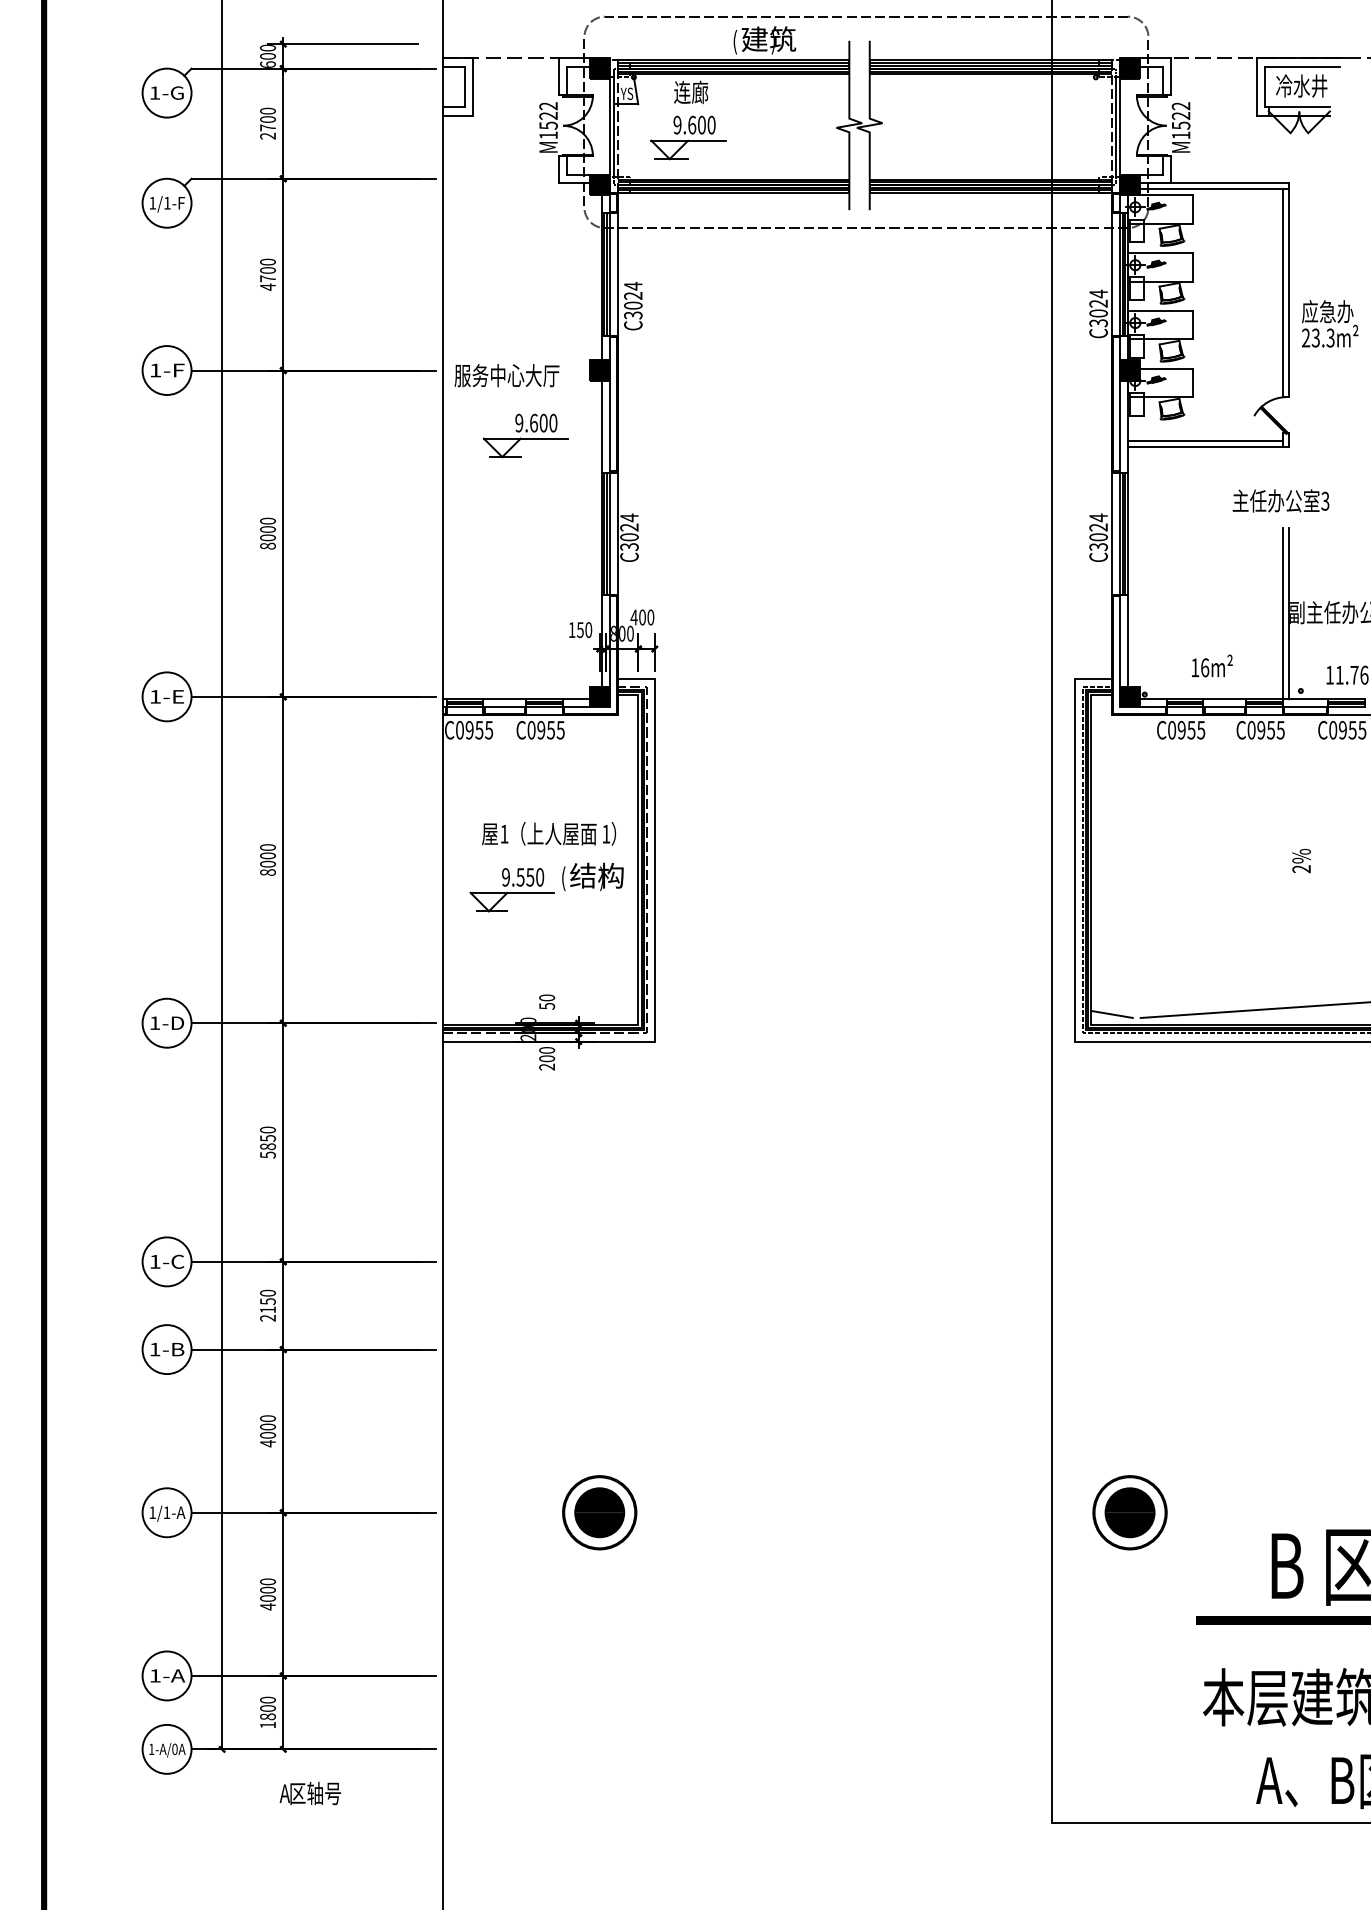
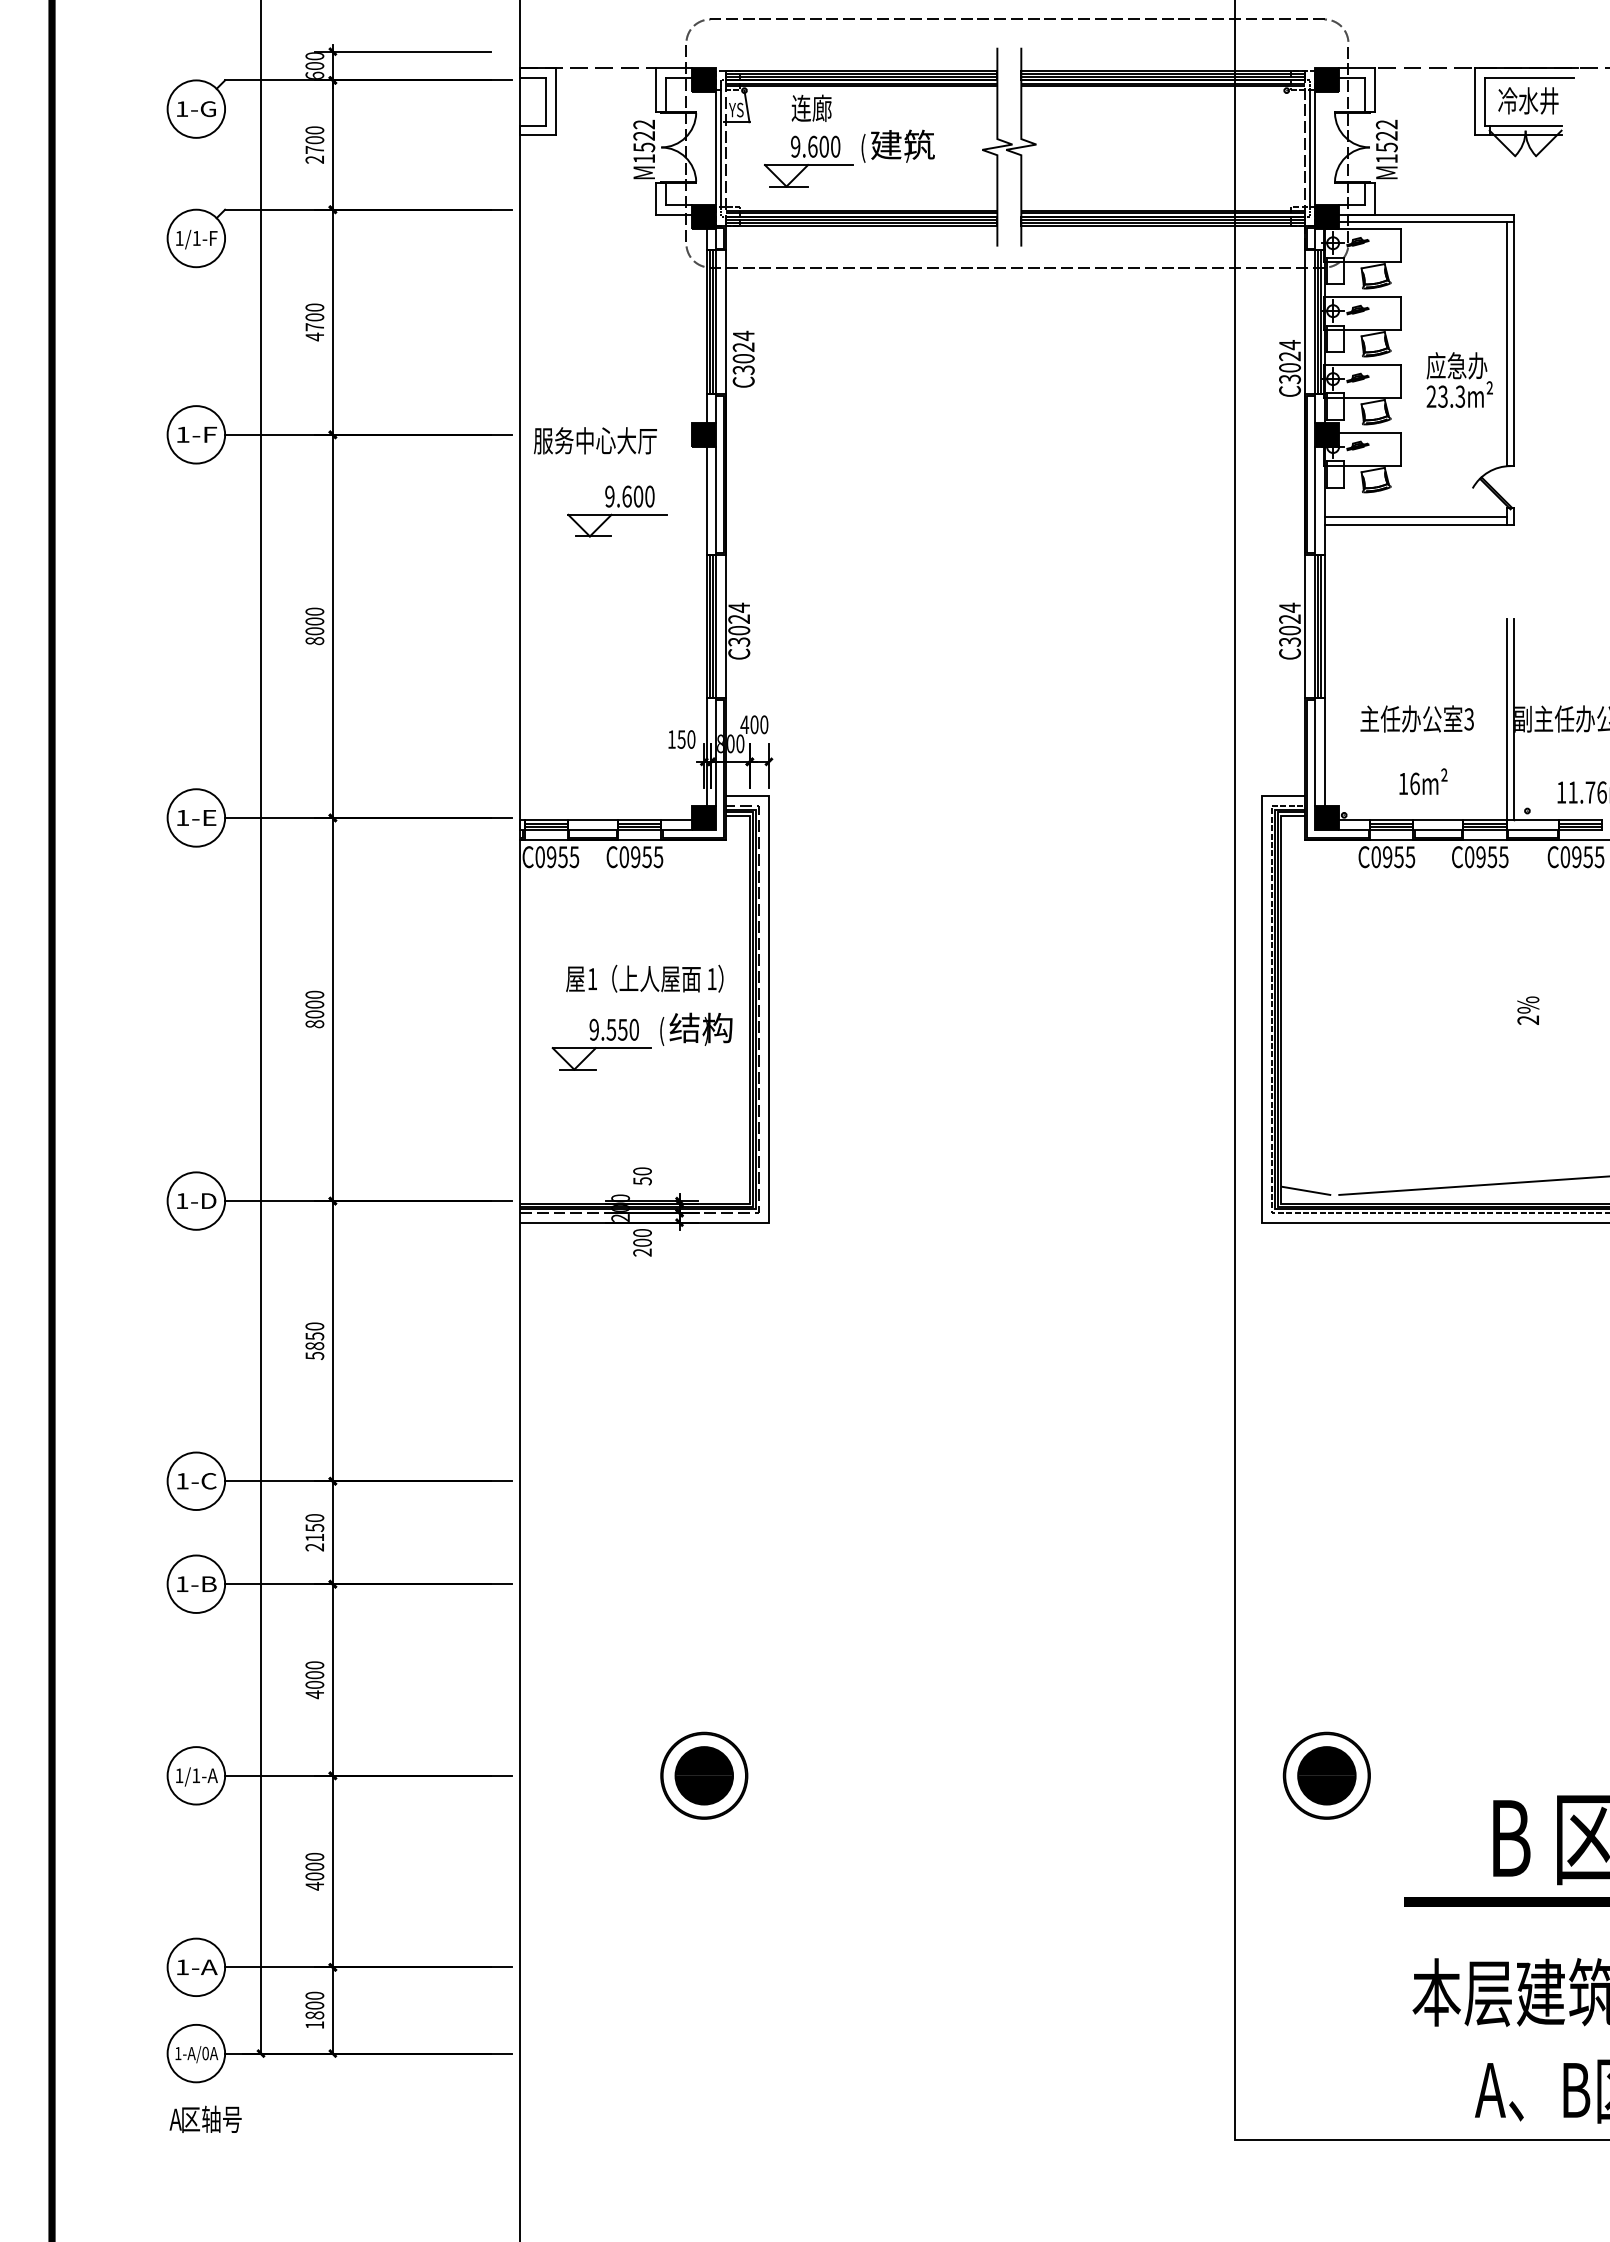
text: (764, 39) -> (897, 145), moved
text: (1329, 323) -> (1459, 379), moved
text: (1280, 500) -> (1416, 718), moved
text: (310, 1792) -> (205, 2118), moved

